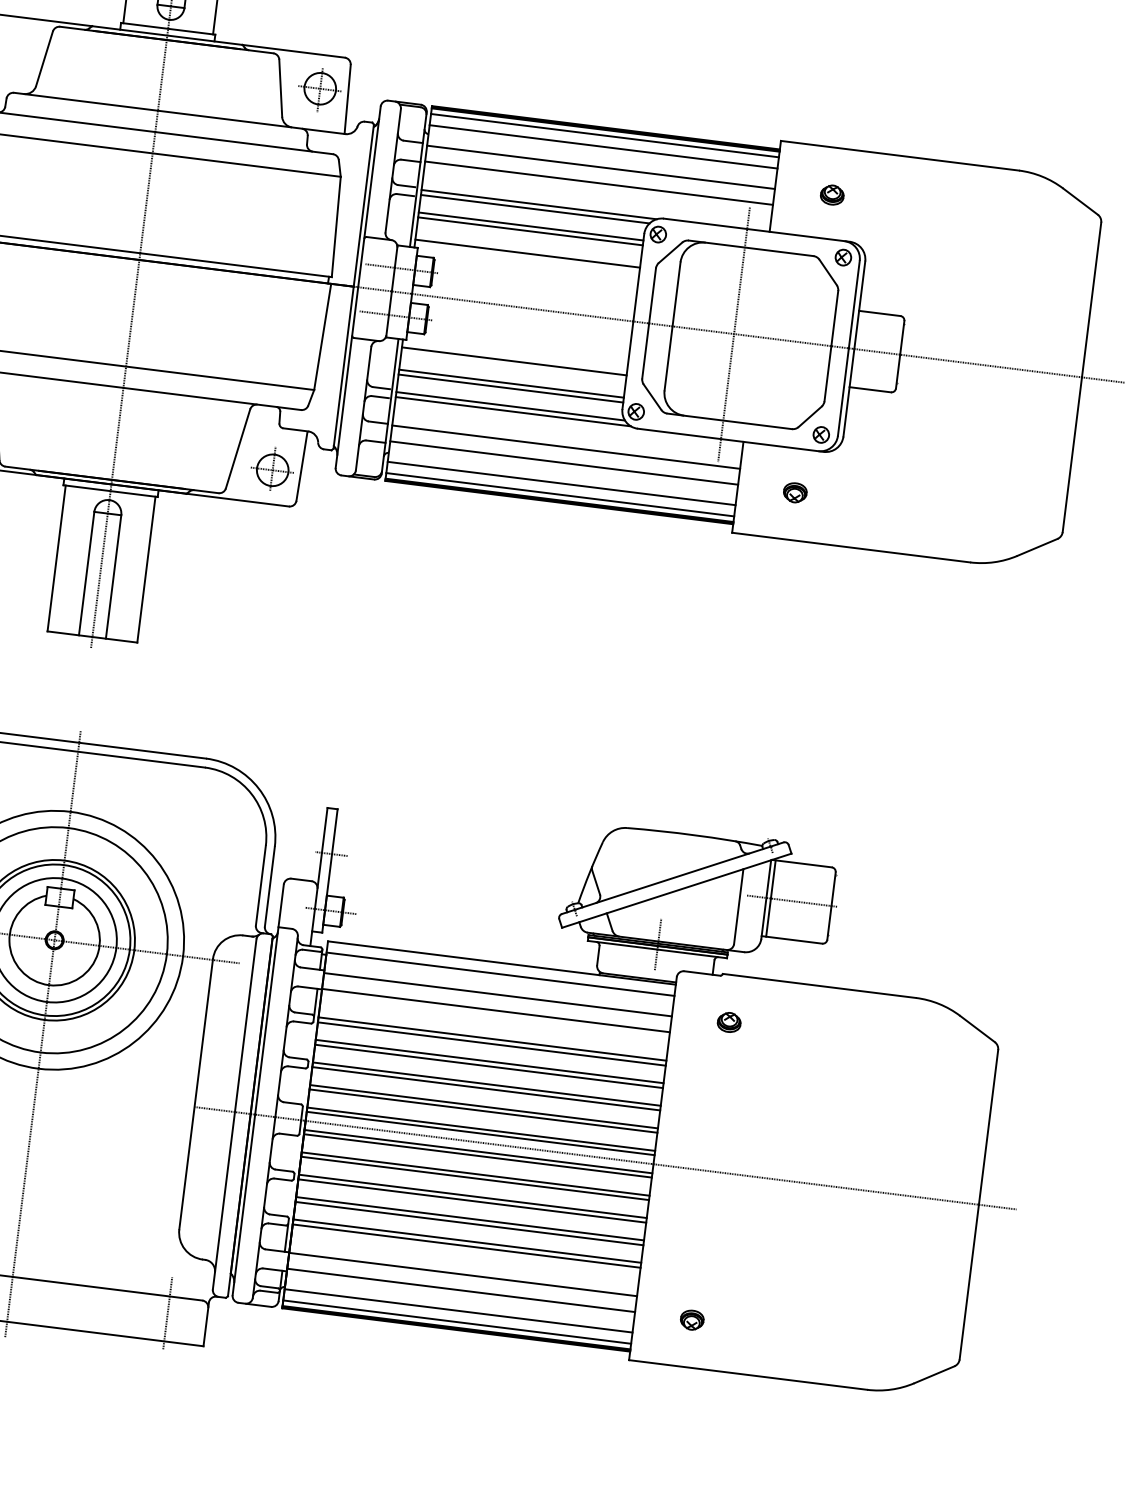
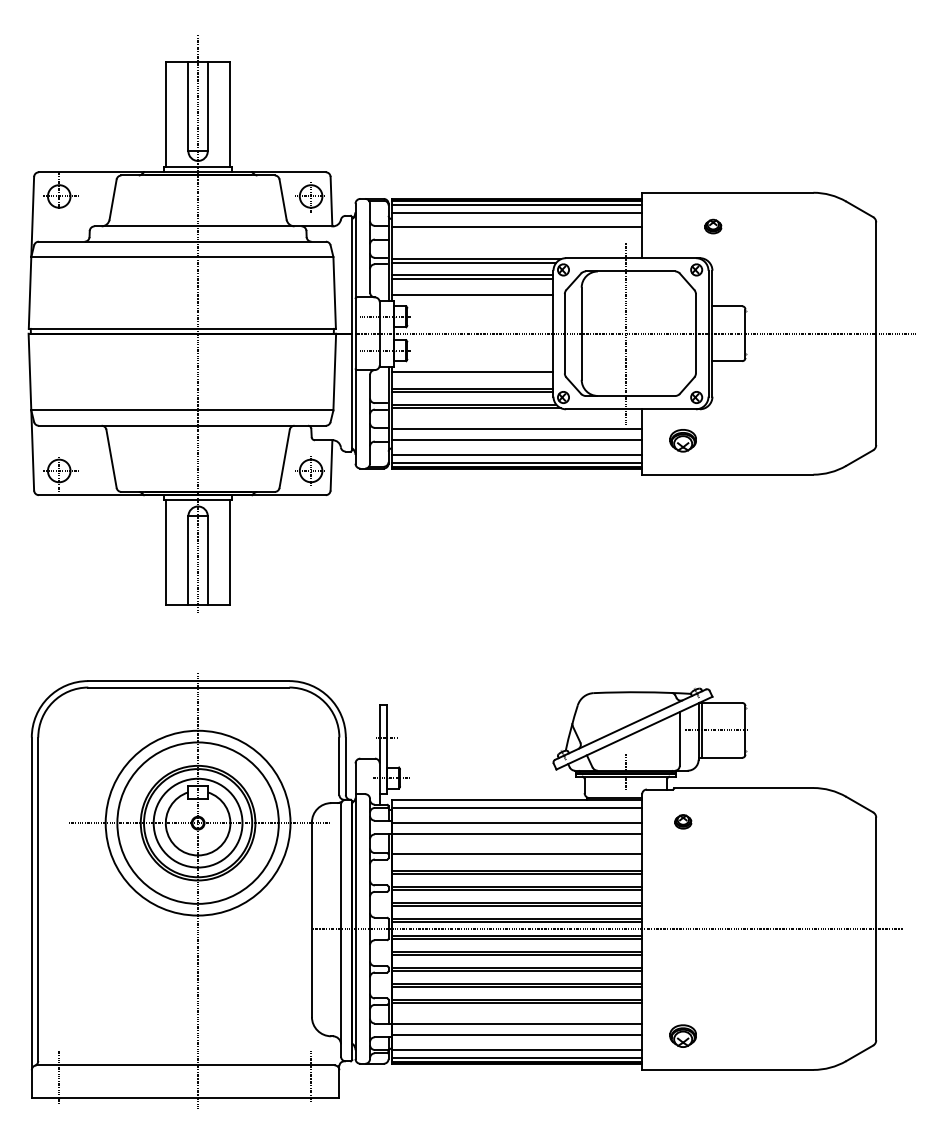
line: (598, 182) -> (516, 238), removed
part: (832, 194) -> (713, 226), moved
part: (795, 492) -> (683, 440), size x1.6
line: (491, 1044) -> (516, 858), removed
part: (692, 1319) -> (683, 1035), size x1.6

